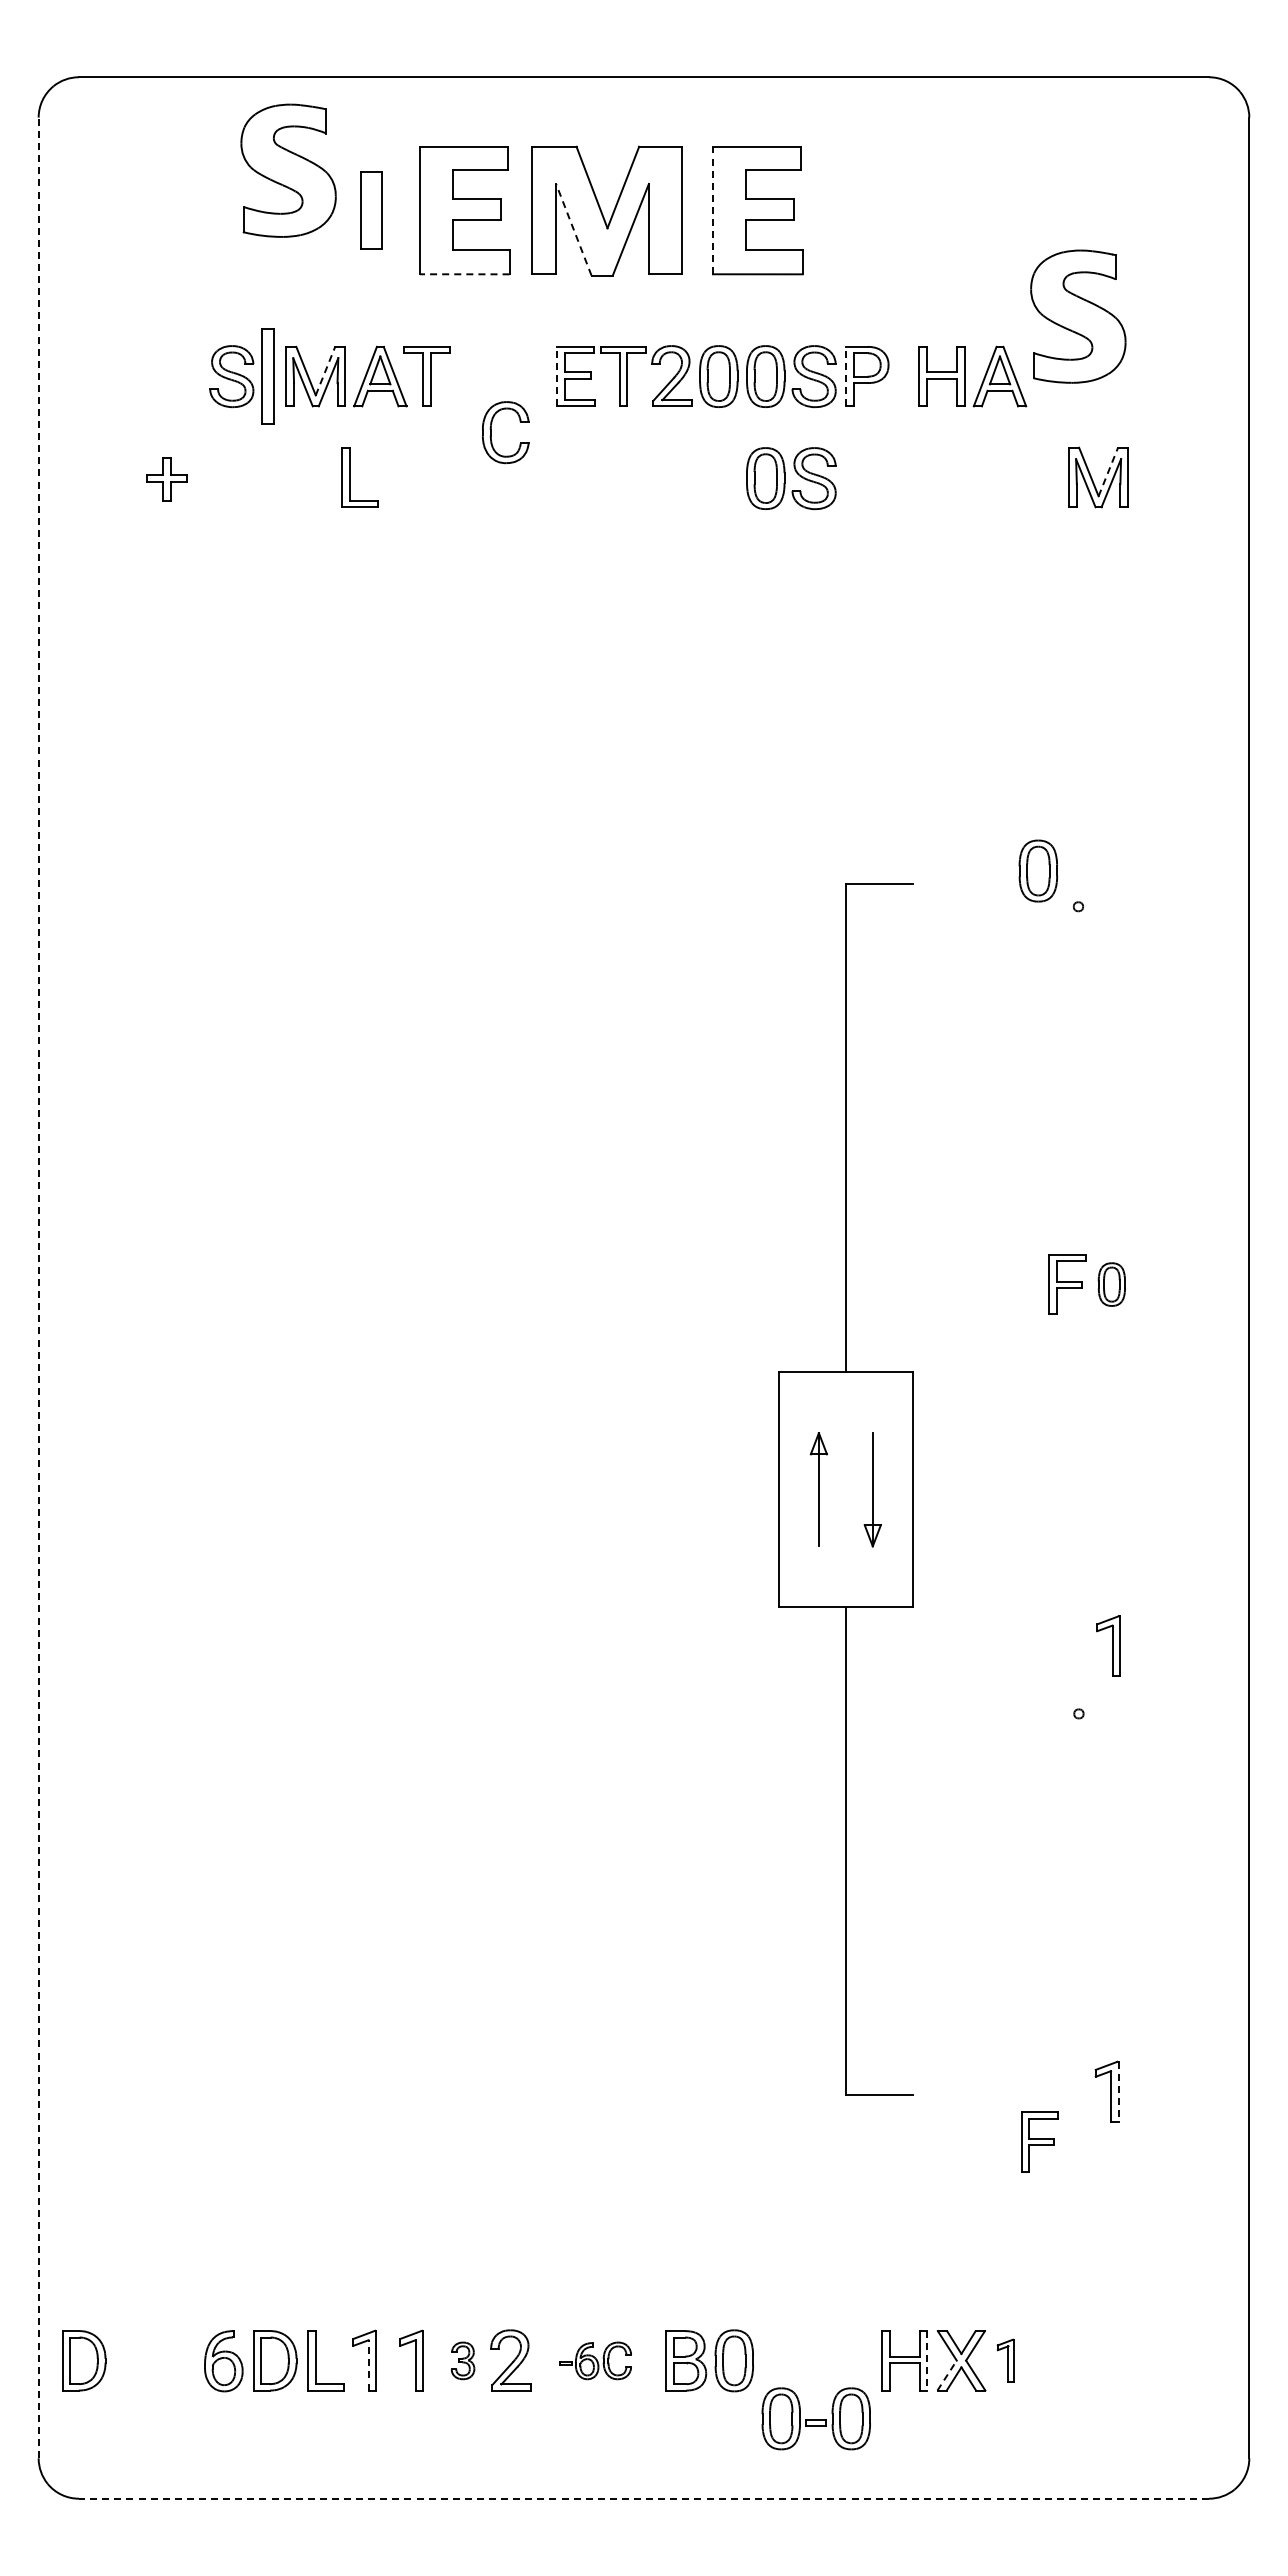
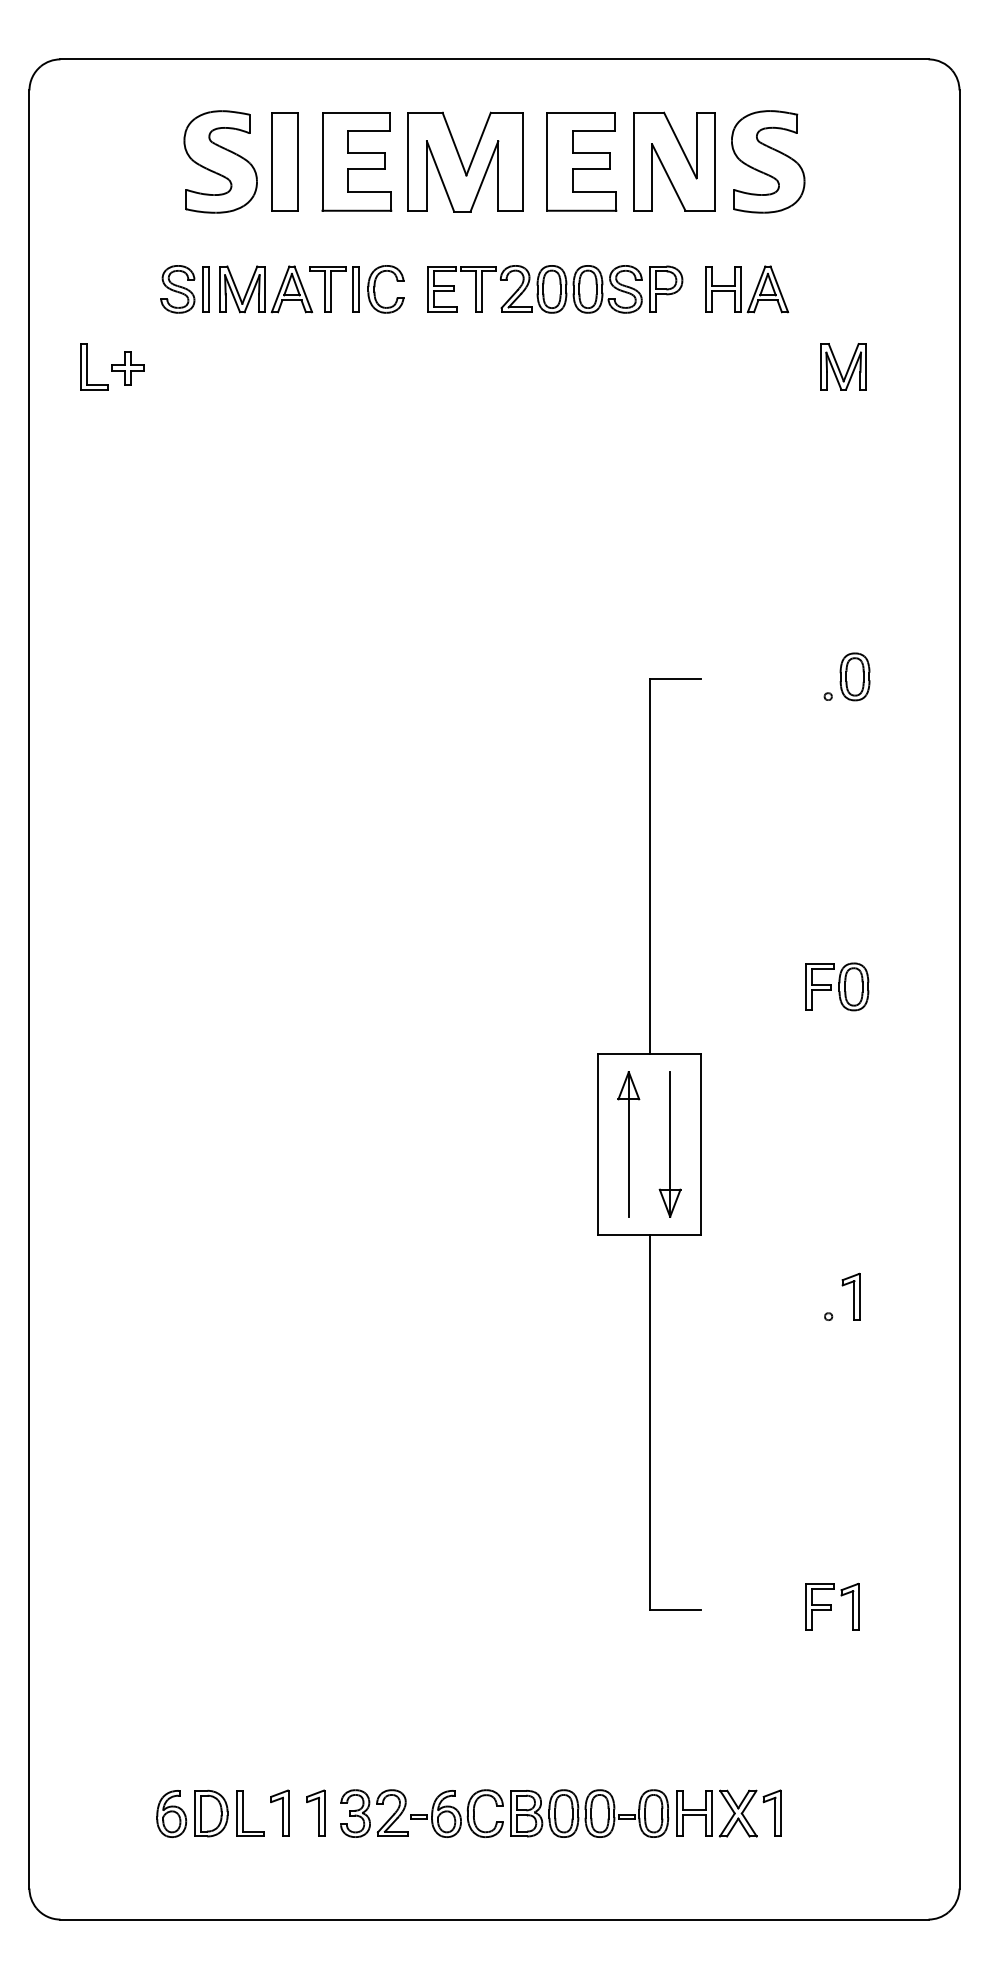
part: (288, 170) -> (220, 161), moved
part: (371, 210) -> (285, 161), size x1.67
line: (712, 210) -> (547, 161), dashed -> solid
part: (877, 210) -> (673, 161), added
line: (573, 229) -> (440, 176), dashed -> solid
line: (464, 274) -> (356, 210), dashed -> solid
part: (1078, 316) -> (768, 161), moved
line: (325, 370) -> (249, 284), dashed -> solid
part: (267, 376) -> (205, 289), size x0.62
part: (463, 376) -> (355, 289), added
line: (557, 376) -> (428, 289), dashed -> solid
line: (845, 376) -> (649, 289), dashed -> solid
part: (491, 432) -> (375, 289), moved
line: (1108, 471) -> (851, 362), dashed -> solid
part: (350, 477) -> (86, 366), moved
part: (791, 478) -> (607, 367), removed
part: (1038, 870) -> (855, 676), moved
part: (1111, 1284) -> (853, 986), size x1.43
line: (38, 1287) -> (29, 989), dashed -> solid
part: (818, 1489) -> (628, 1144), size x1.67
part: (872, 1489) -> (670, 1144), size x1.67
part: (1108, 1645) -> (851, 1296), moved
line: (1118, 2091) -> (859, 1606), dashed -> solid
part: (1039, 2141) -> (819, 1606), moved
part: (84, 2360) -> (64, 1813), removed
part: (462, 2360) -> (355, 1813), size x1.67
part: (595, 2360) -> (457, 1813), size x1.67
line: (927, 2360) -> (712, 1813), dashed -> solid
part: (1005, 2360) -> (772, 1813), size x1.43
line: (368, 2364) -> (282, 1816), dashed -> solid
line: (947, 2375) -> (727, 1824), dashed -> solid
part: (815, 2418) -> (626, 1813), moved
line: (643, 2498) -> (494, 1919), dashed -> solid

